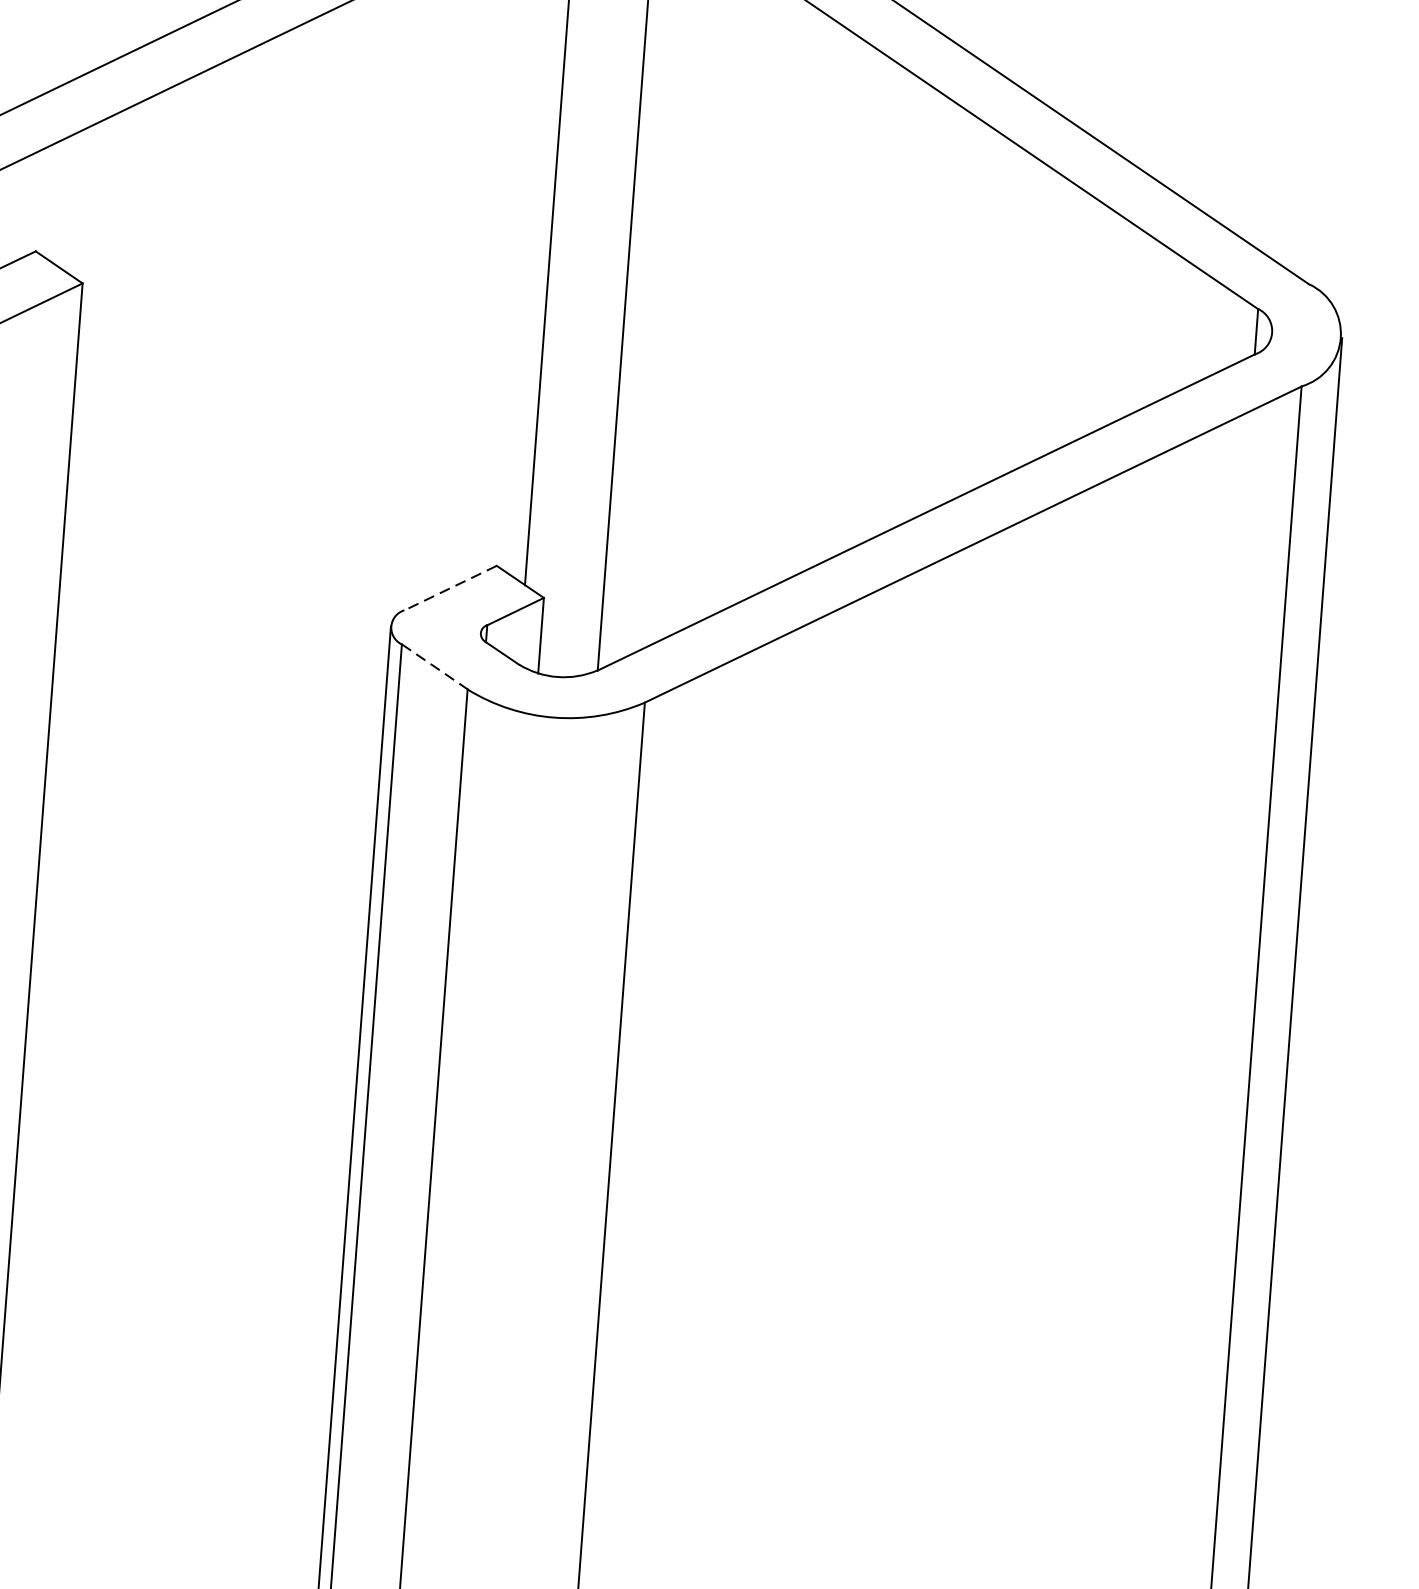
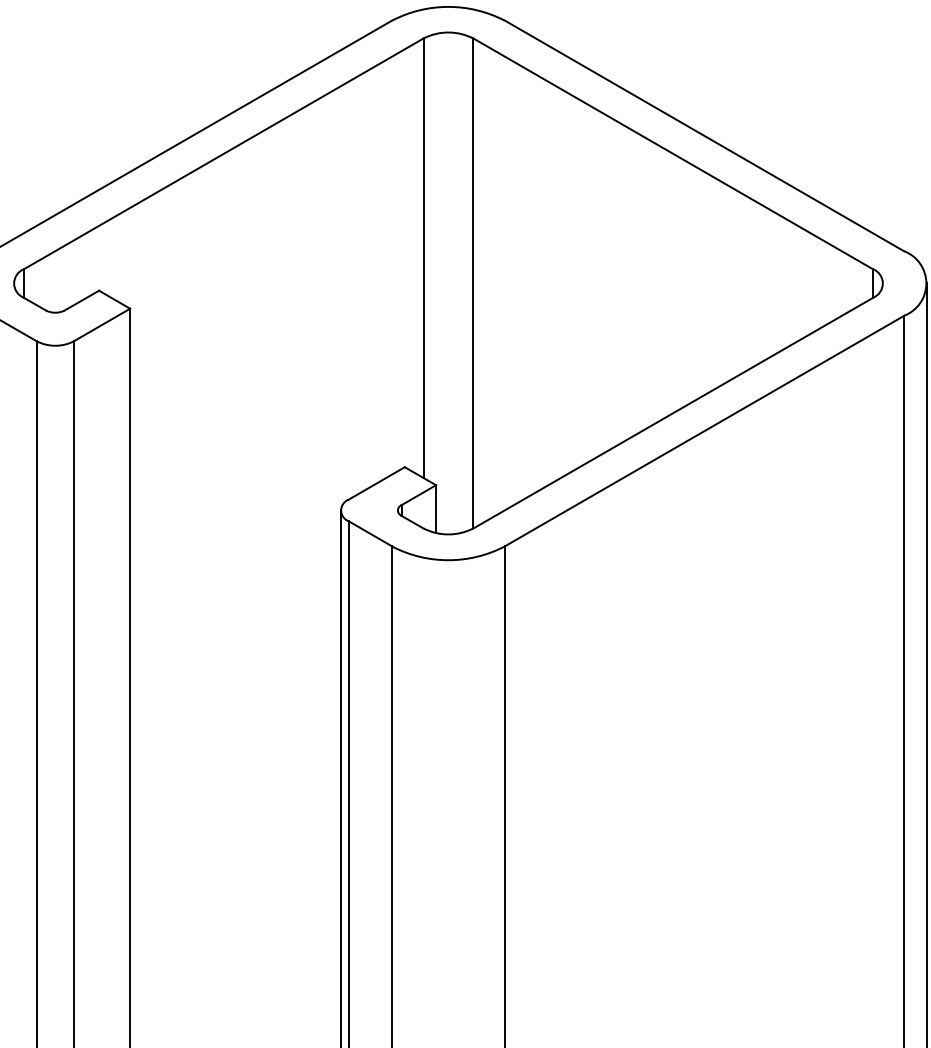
line: (450, 588) -> (376, 483), dashed -> solid
line: (434, 667) -> (370, 534), dashed -> solid

